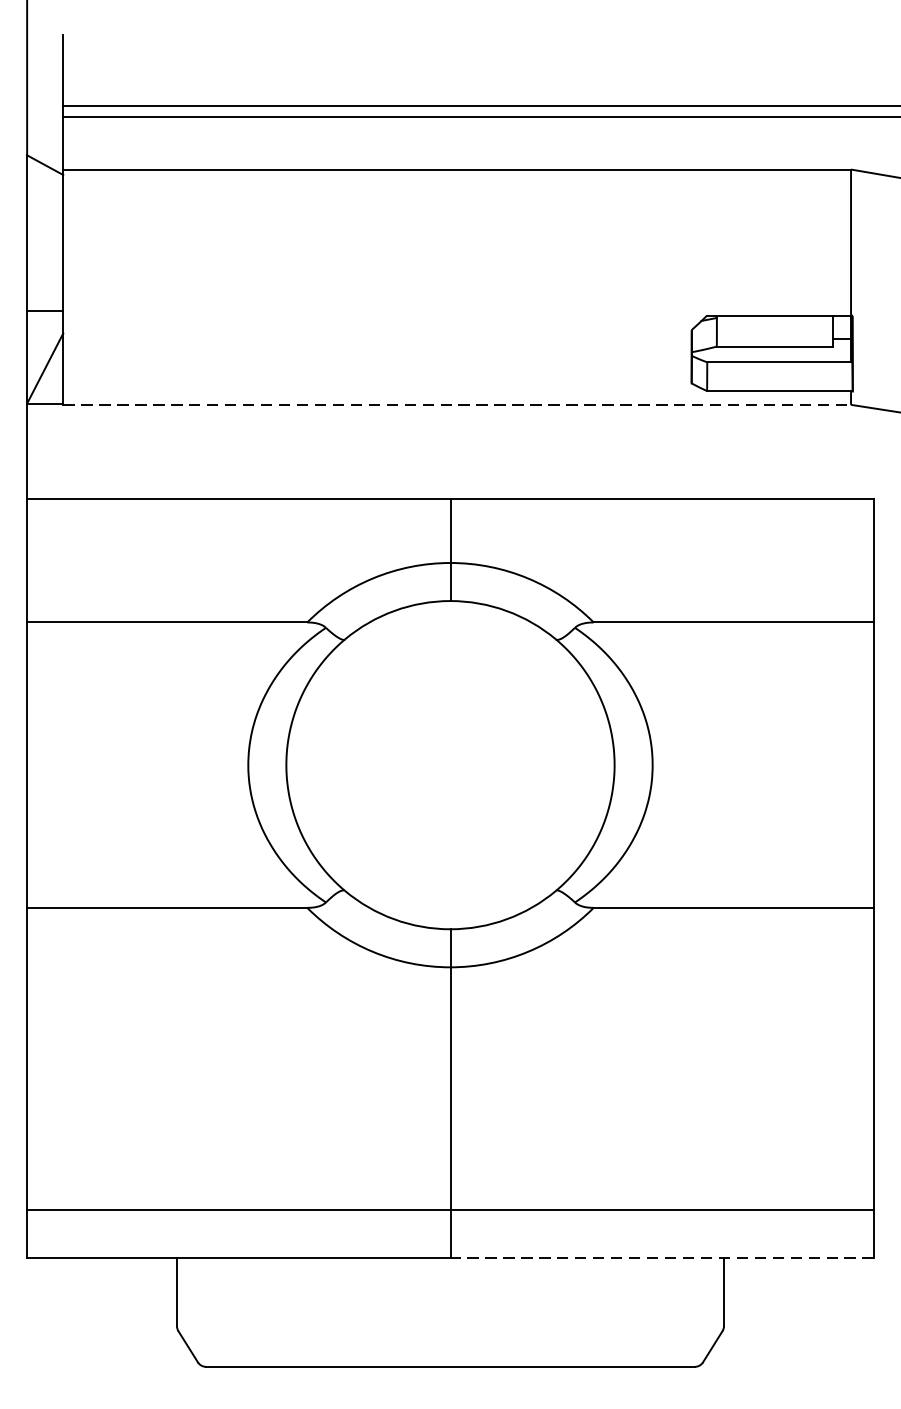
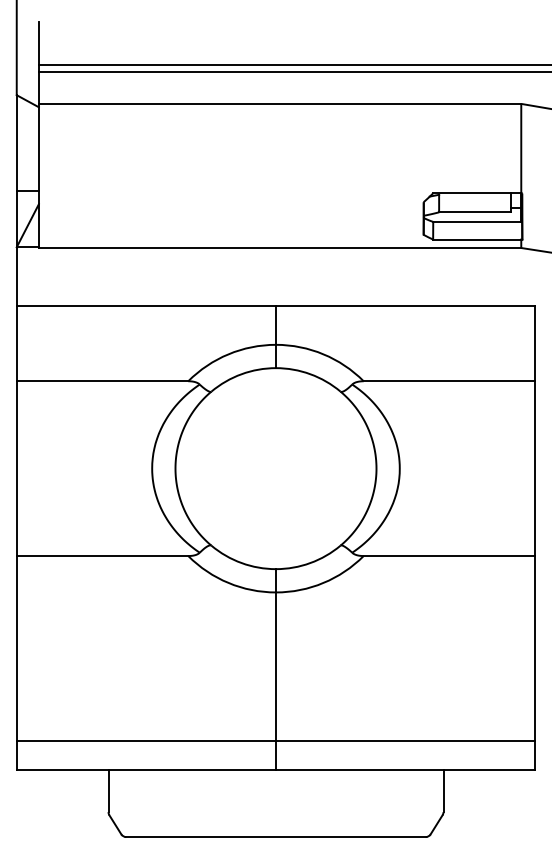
line: (457, 405) -> (280, 248), dashed -> solid
line: (661, 1258) -> (405, 770), dashed -> solid

